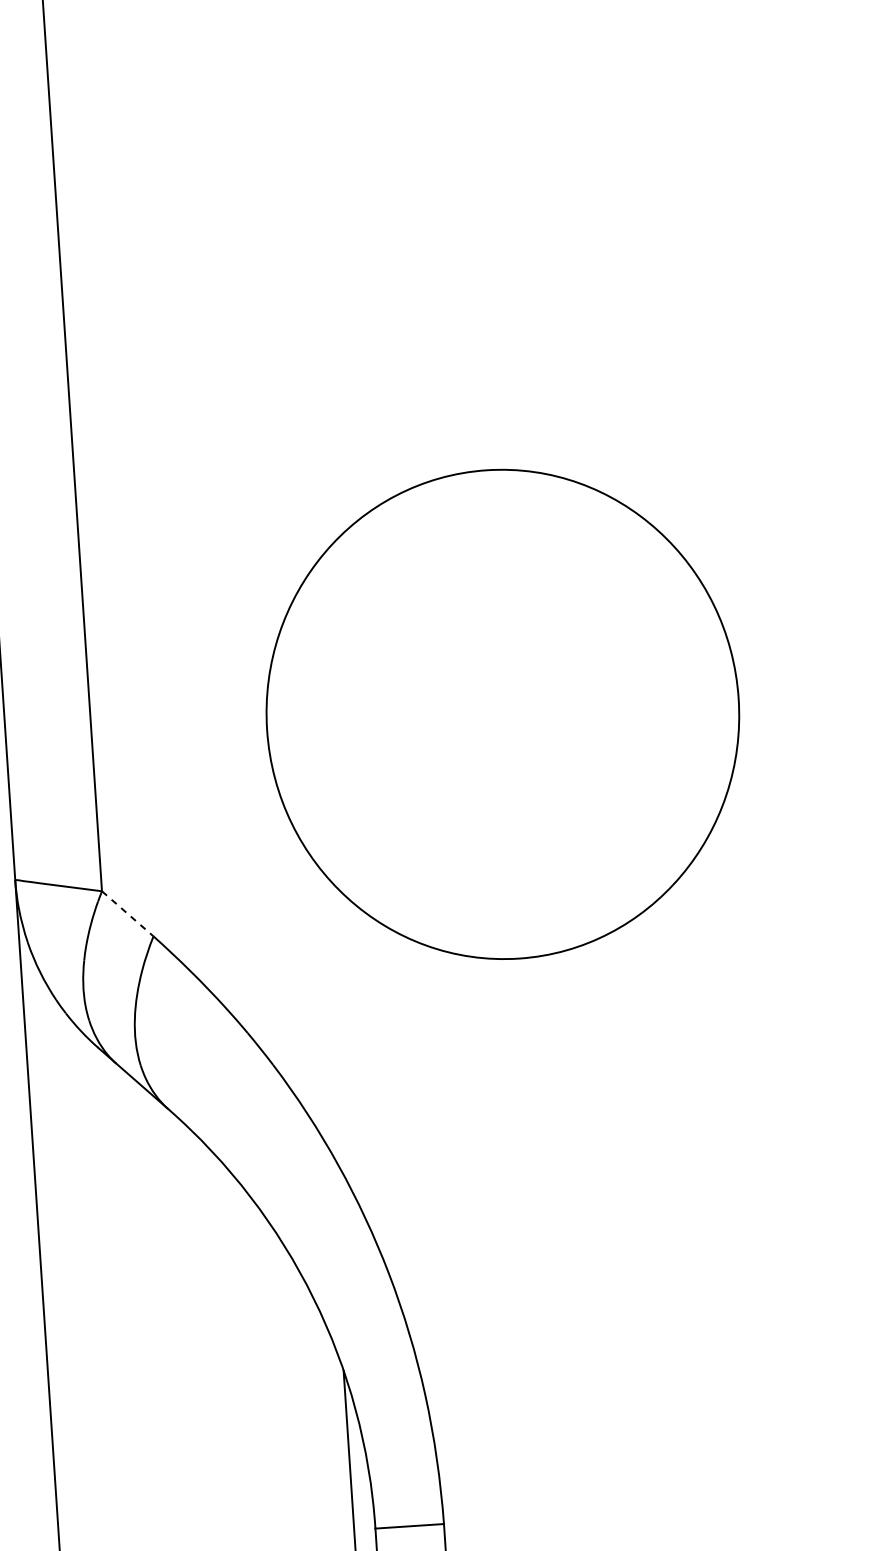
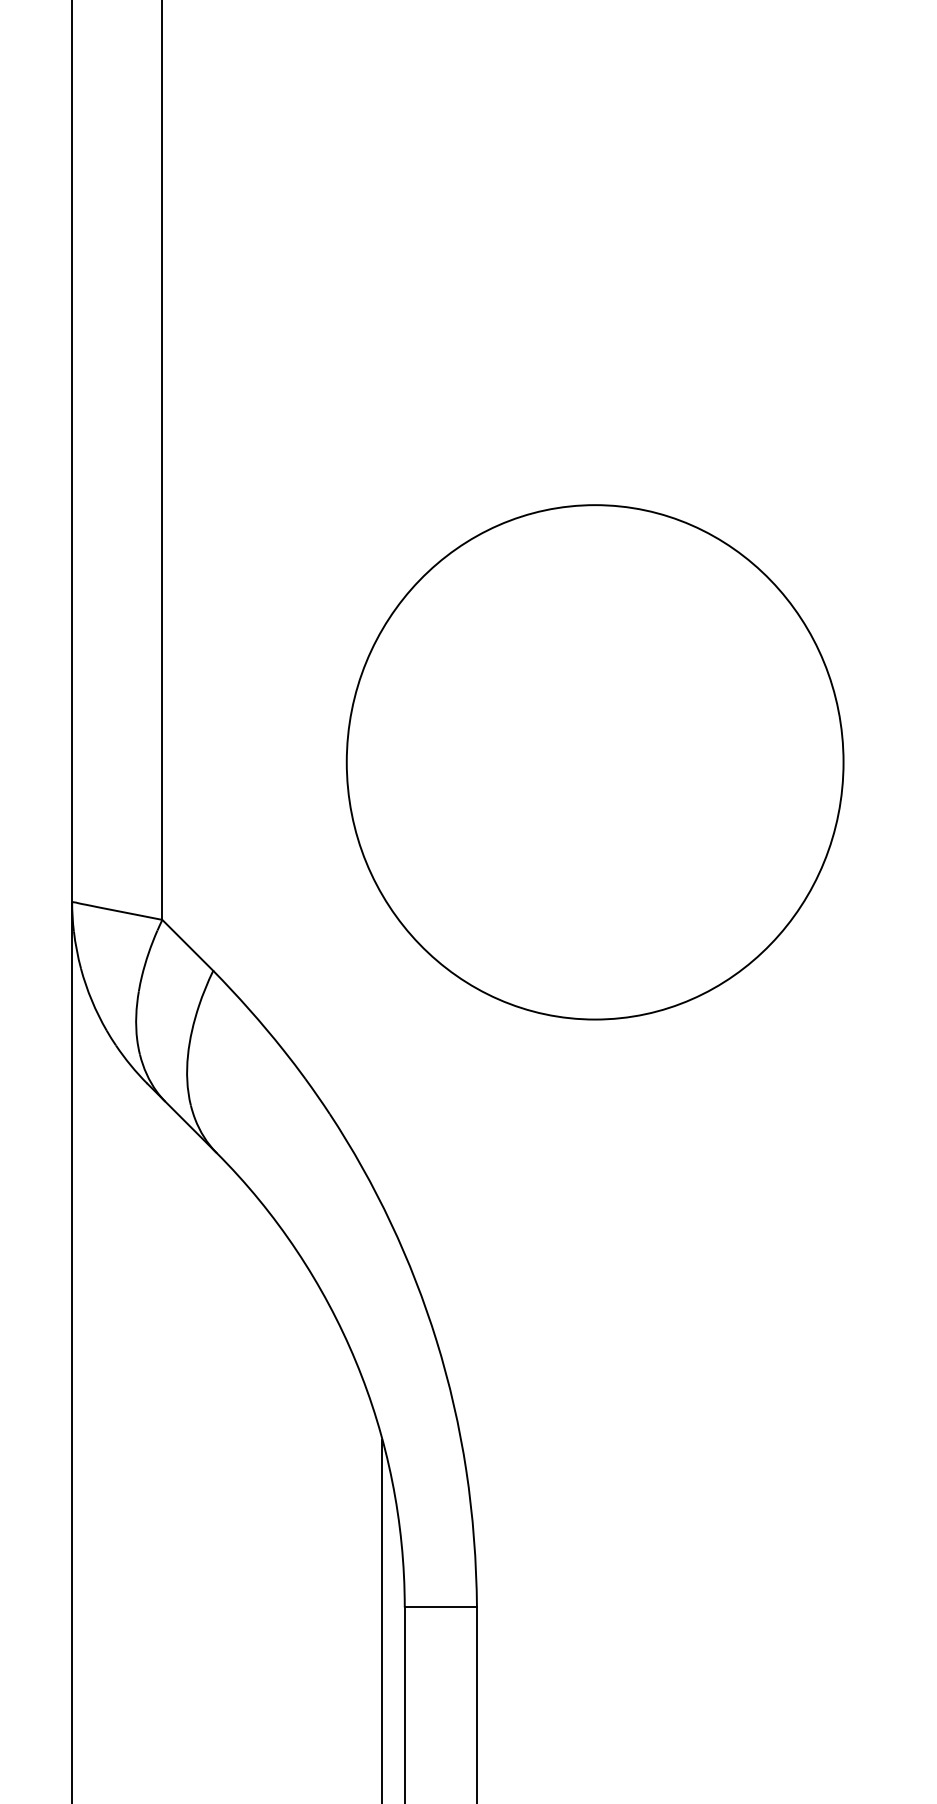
line: (128, 913) -> (188, 945), dashed -> solid

